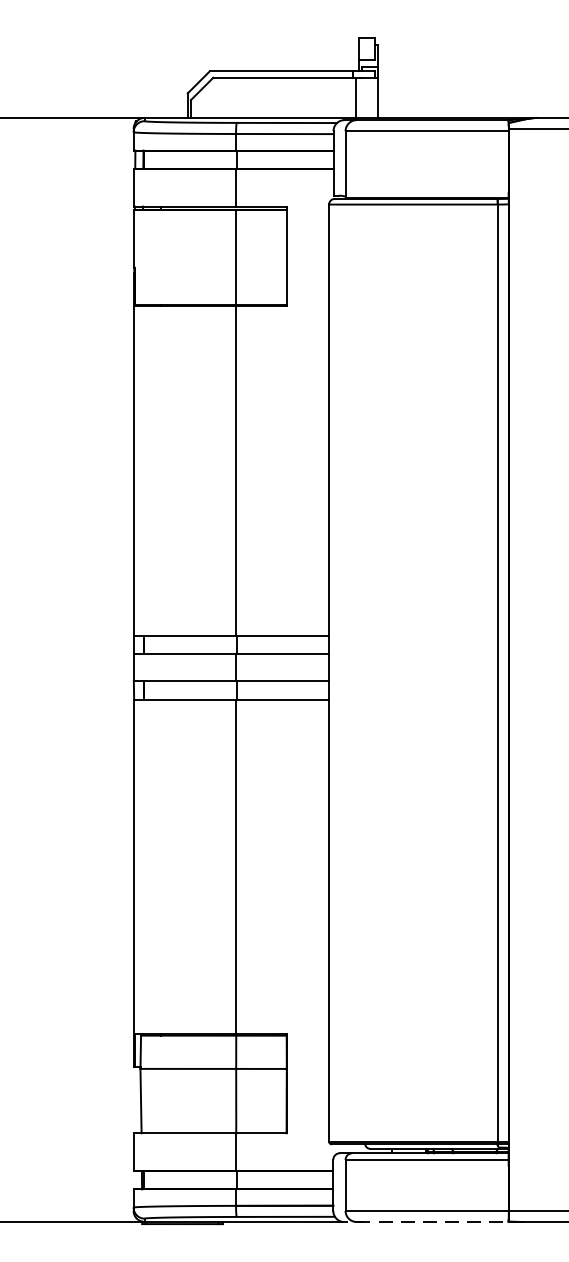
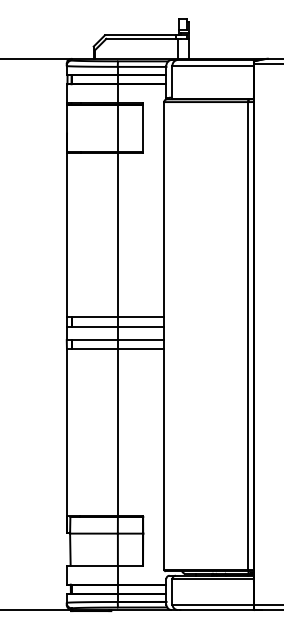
line: (433, 1222) -> (216, 610), dashed -> solid

